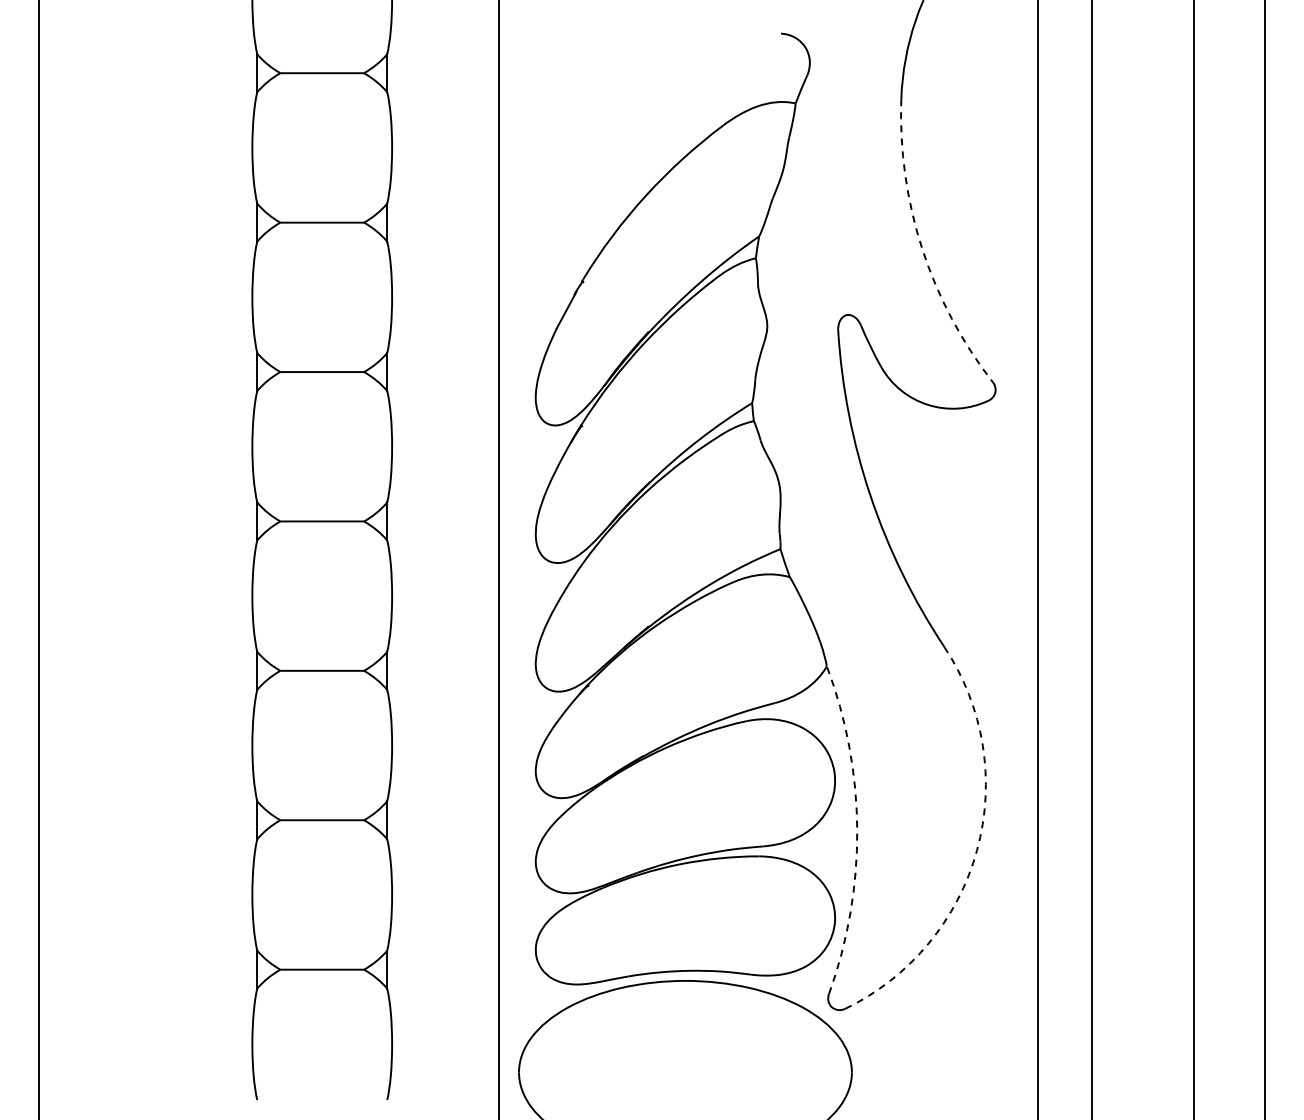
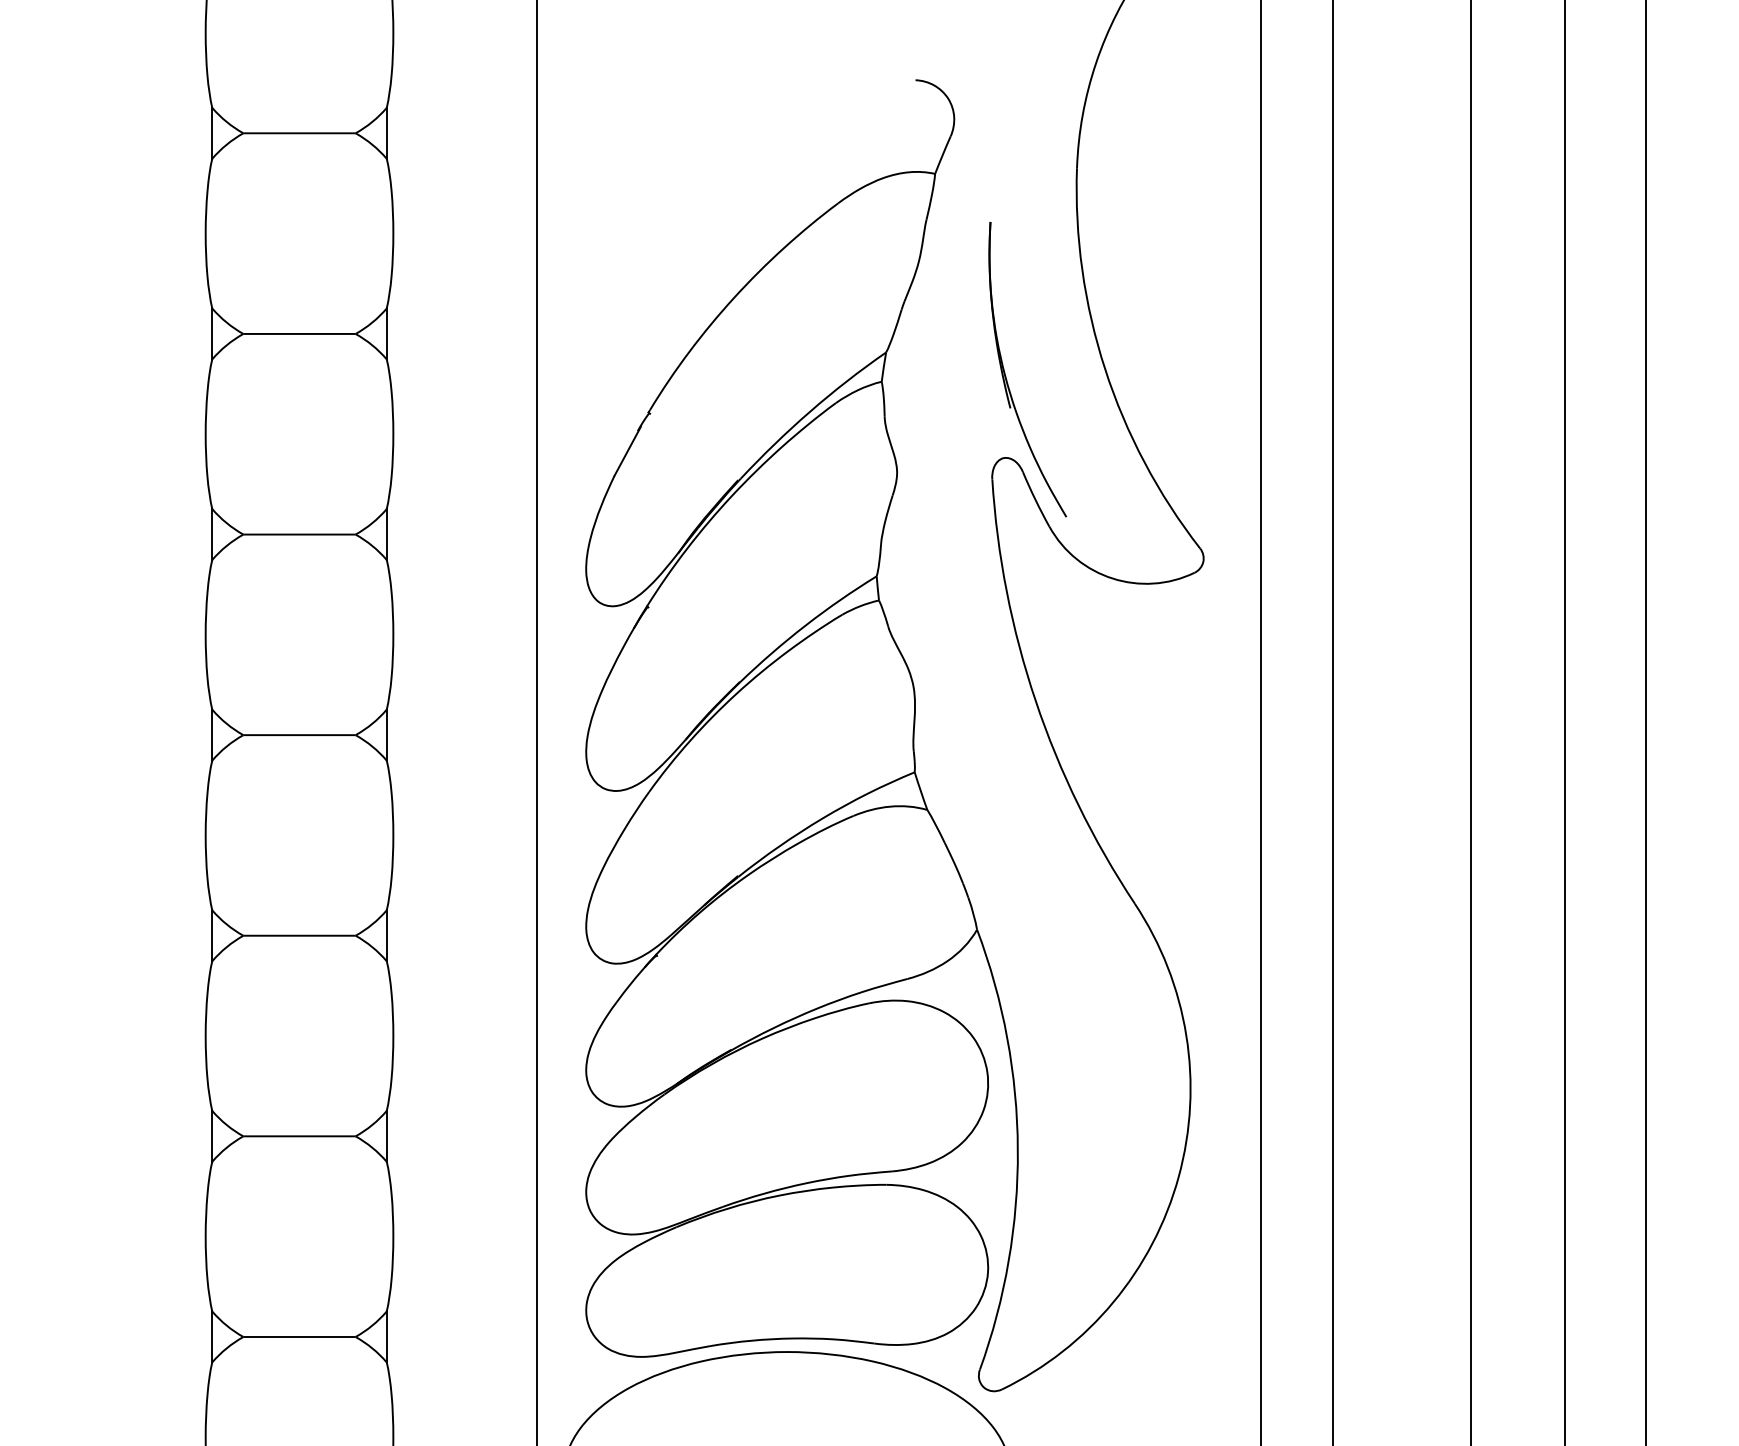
arc: (922, 248) -> (1105, 368), dashed -> solid
part: (848, 251) -> (1006, 372), added
arc: (857, 829) -> (1018, 1148), dashed -> solid
arc: (977, 850) -> (1179, 1176), dashed -> solid

